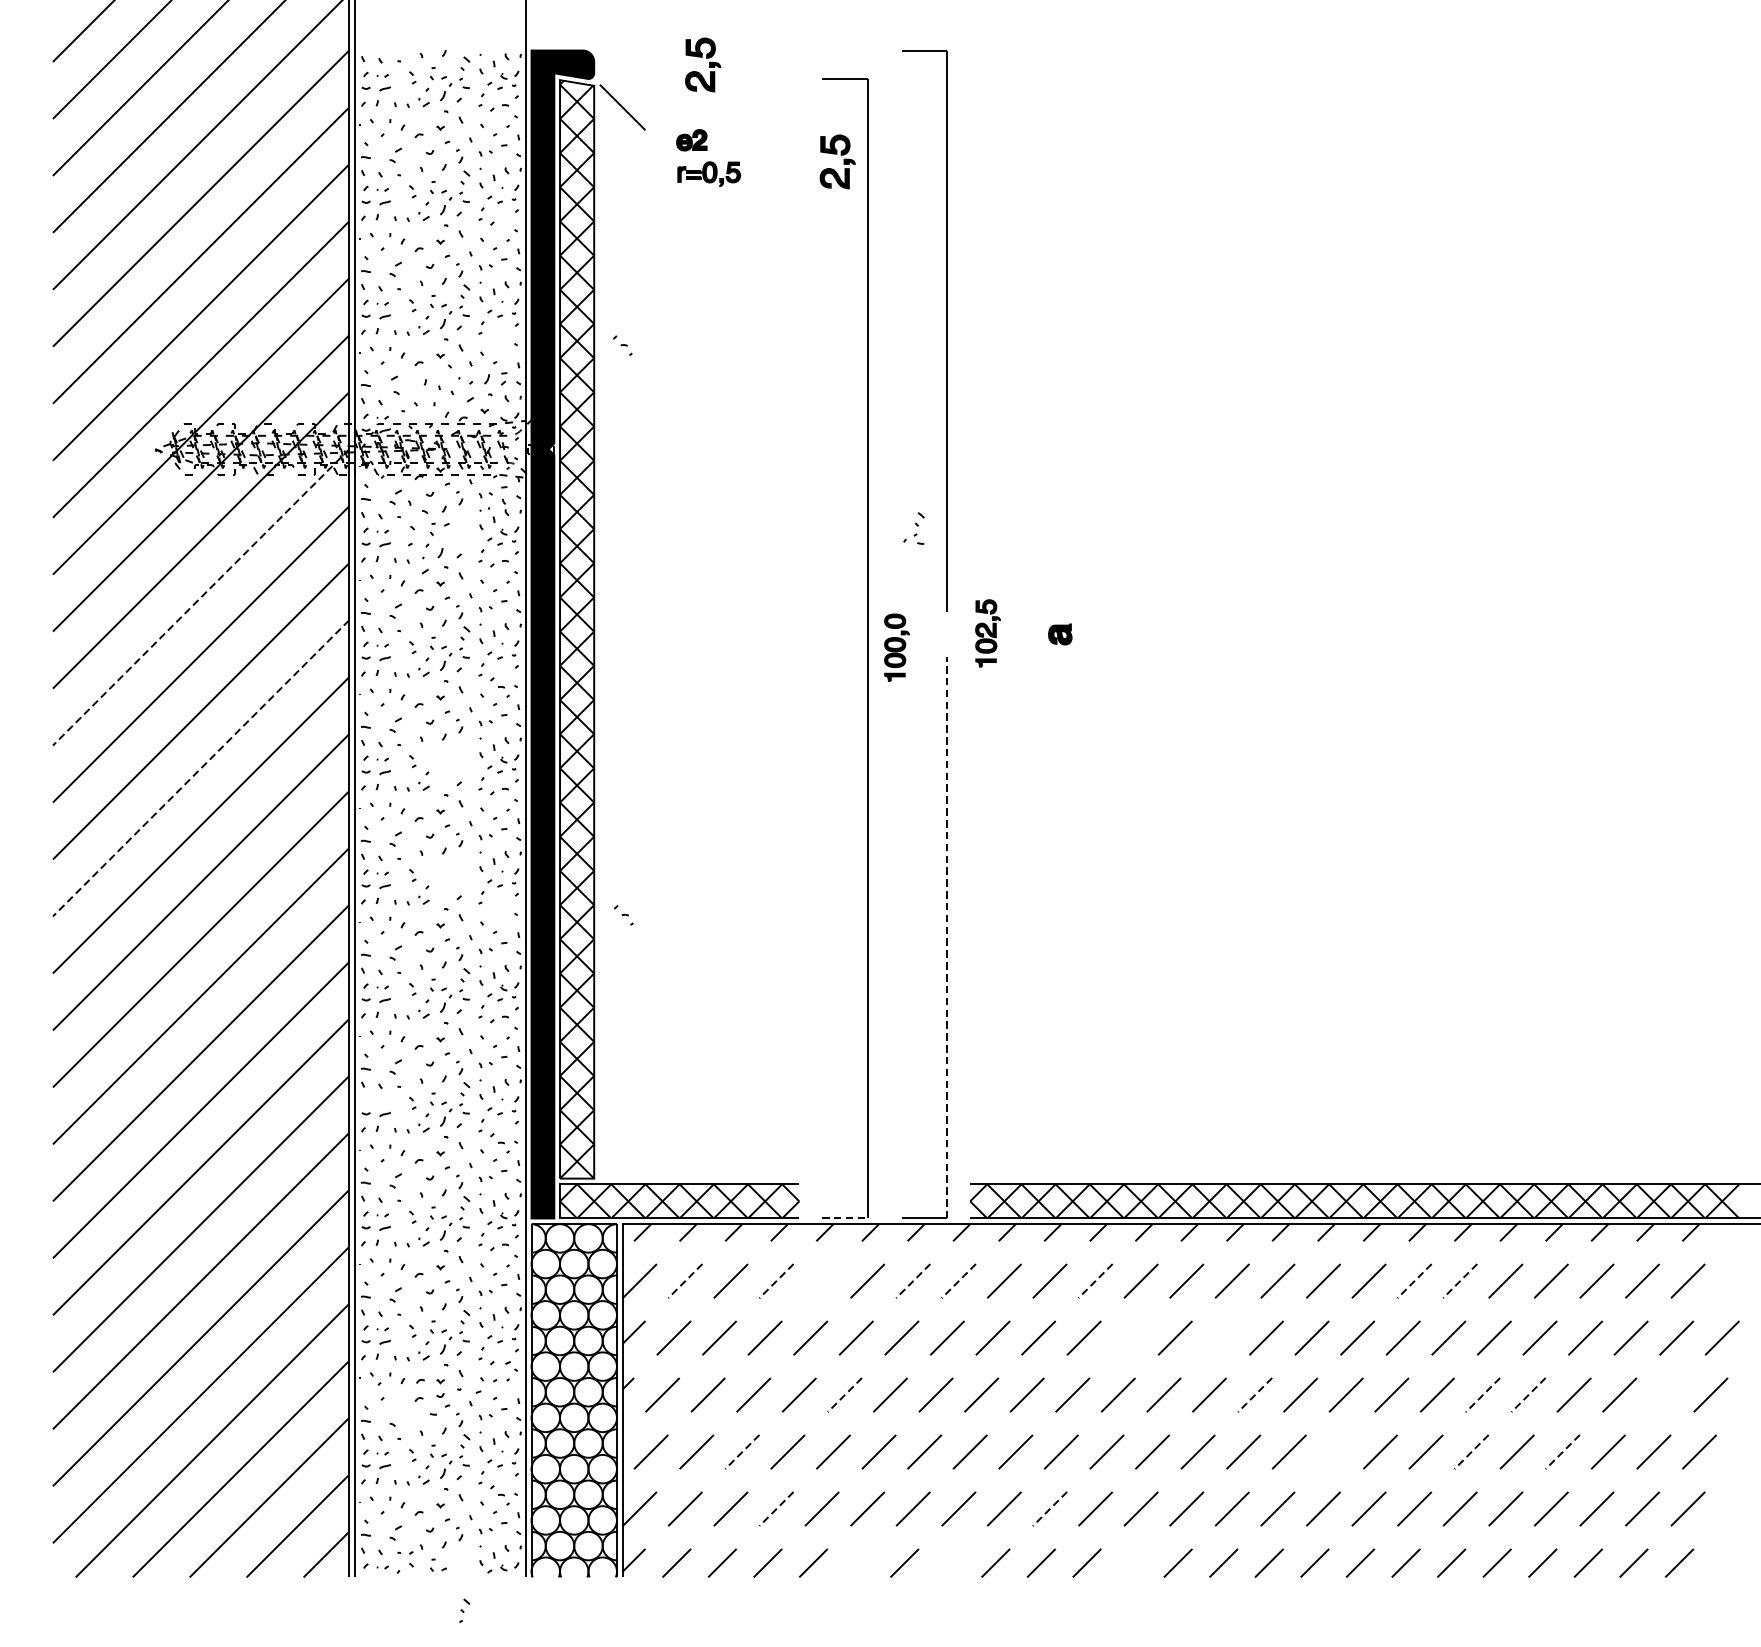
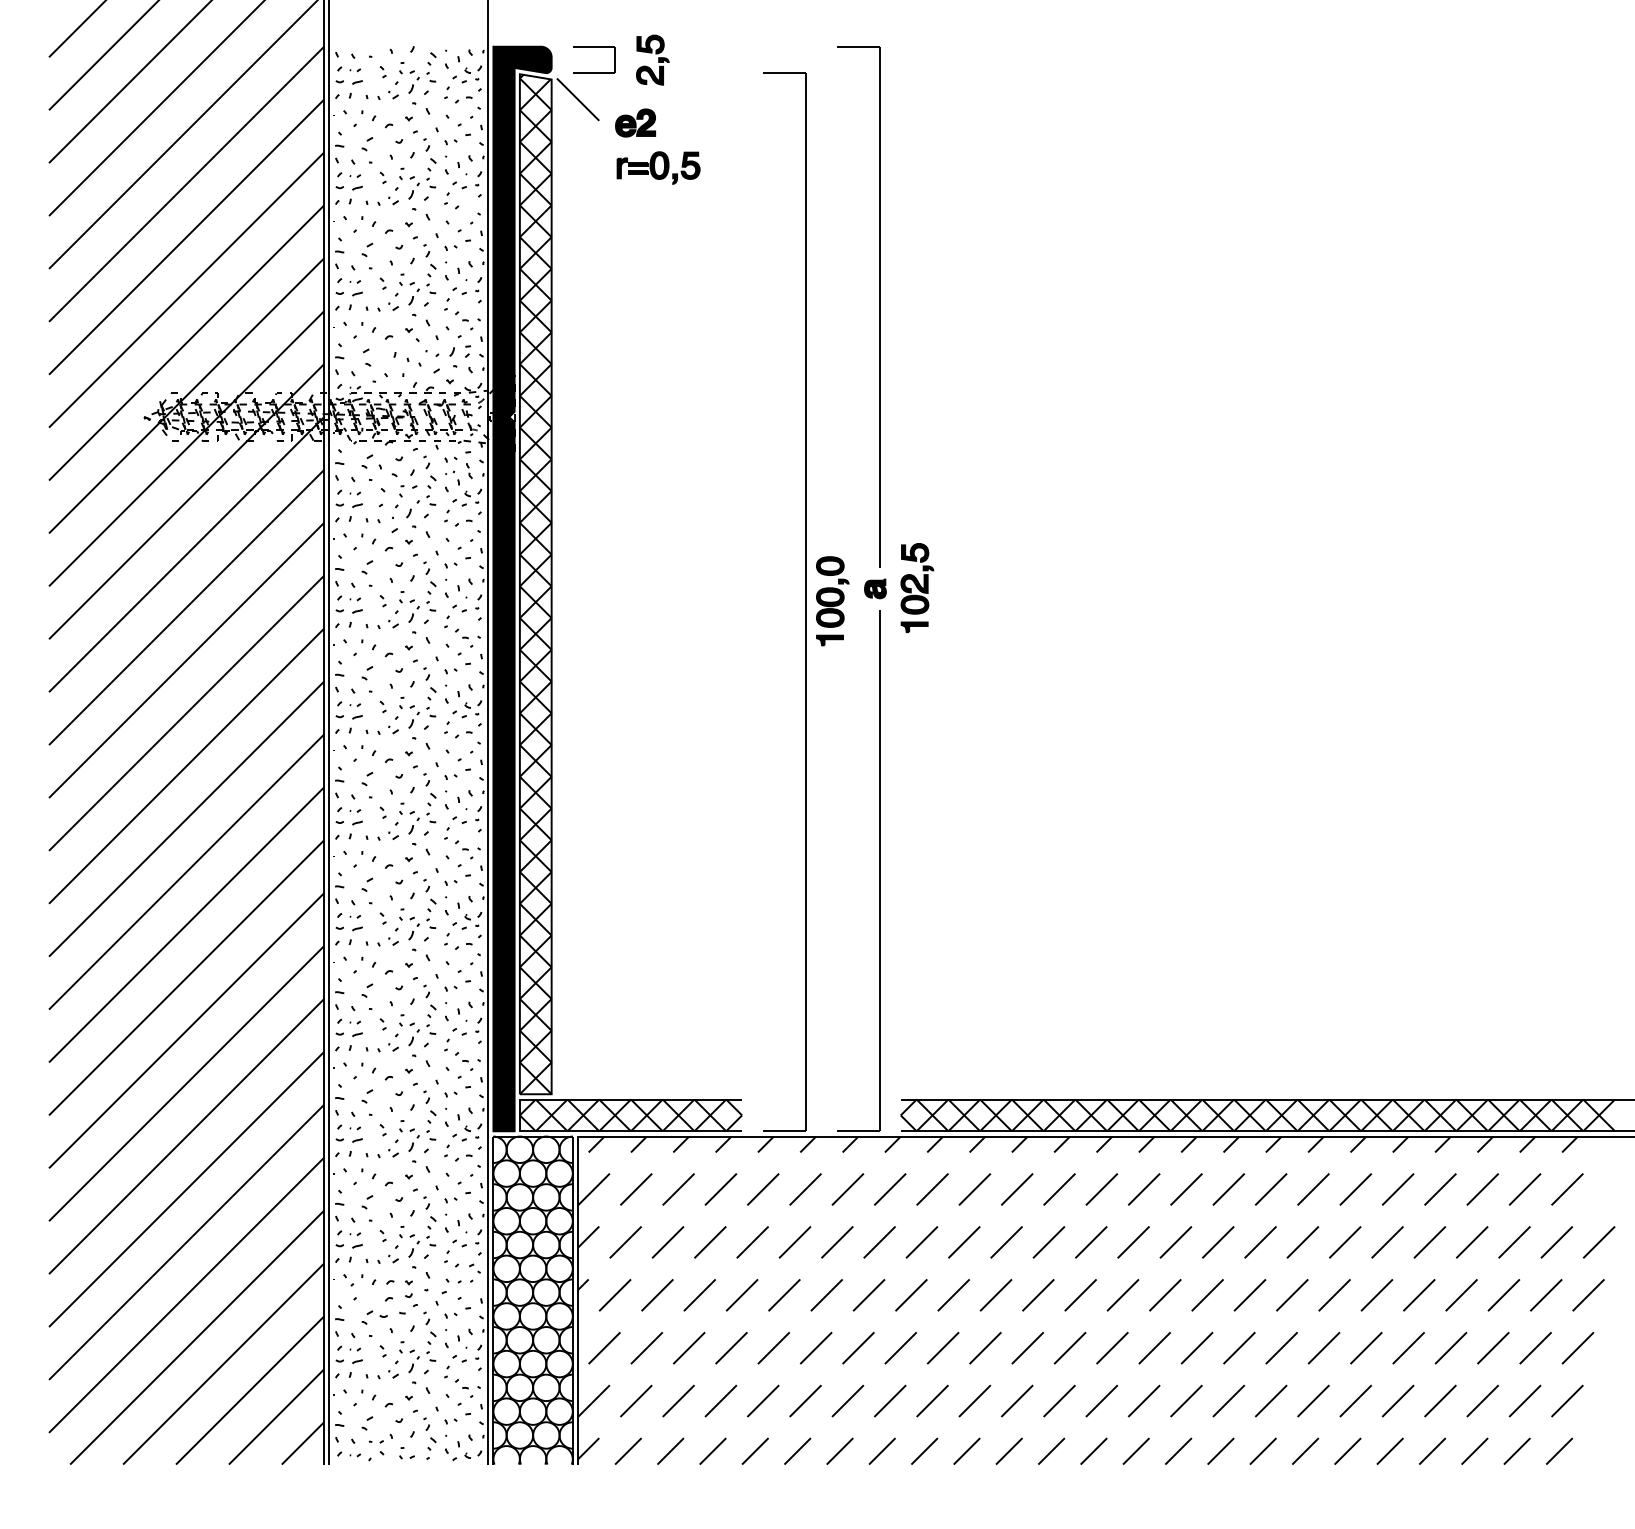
part: (640, 51) -> (594, 47), added
part: (708, 157) -> (657, 146), size x1.43
part: (837, 161) -> (777, 149), removed
part: (623, 345) -> (464, 320), moved
part: (913, 528) -> (426, 490), moved
line: (200, 597) -> (186, 554), dashed -> solid
part: (988, 632) -> (917, 587), size x1.43
part: (1060, 633) -> (875, 588), moved
part: (896, 647) -> (832, 601), size x1.43
part: (449, 762) -> (417, 707), added
line: (200, 768) -> (186, 713), dashed -> solid
part: (449, 876) -> (417, 813), added
part: (624, 915) -> (464, 849), moved
line: (947, 937) -> (879, 870), dashed -> solid
part: (375, 1100) -> (348, 1021), added
line: (844, 1218) -> (784, 1131), dashed -> solid
line: (684, 1281) -> (635, 1189), dashed -> solid
line: (776, 1281) -> (720, 1189), dashed -> solid
line: (822, 1281) -> (763, 1189), added
line: (912, 1281) -> (847, 1189), dashed -> solid
line: (958, 1281) -> (889, 1189), dashed -> solid
line: (1094, 1281) -> (1016, 1189), dashed -> solid
line: (1414, 1281) -> (1313, 1189), dashed -> solid
line: (1459, 1281) -> (1355, 1189), dashed -> solid
line: (1129, 1338) -> (1048, 1242), added
line: (1220, 1338) -> (1133, 1242), added
line: (844, 1395) -> (784, 1295), dashed -> solid
line: (1254, 1395) -> (1164, 1295), dashed -> solid
line: (1482, 1395) -> (1376, 1295), dashed -> solid
line: (1527, 1395) -> (1418, 1295), dashed -> solid
line: (1665, 1395) -> (1546, 1295), added
part: (405, 1414) -> (376, 1313), added
line: (1334, 1451) -> (1239, 1347), added
line: (741, 1452) -> (688, 1348), dashed -> solid
line: (1471, 1452) -> (1366, 1348), dashed -> solid
line: (1562, 1452) -> (1450, 1348), dashed -> solid
line: (776, 1509) -> (720, 1401), dashed -> solid
line: (1049, 1509) -> (974, 1401), dashed -> solid
line: (858, 1562) -> (797, 1450), added
line: (949, 1562) -> (881, 1450), added
line: (1132, 1562) -> (1051, 1450), added
part: (464, 1610) -> (431, 1448), moved

